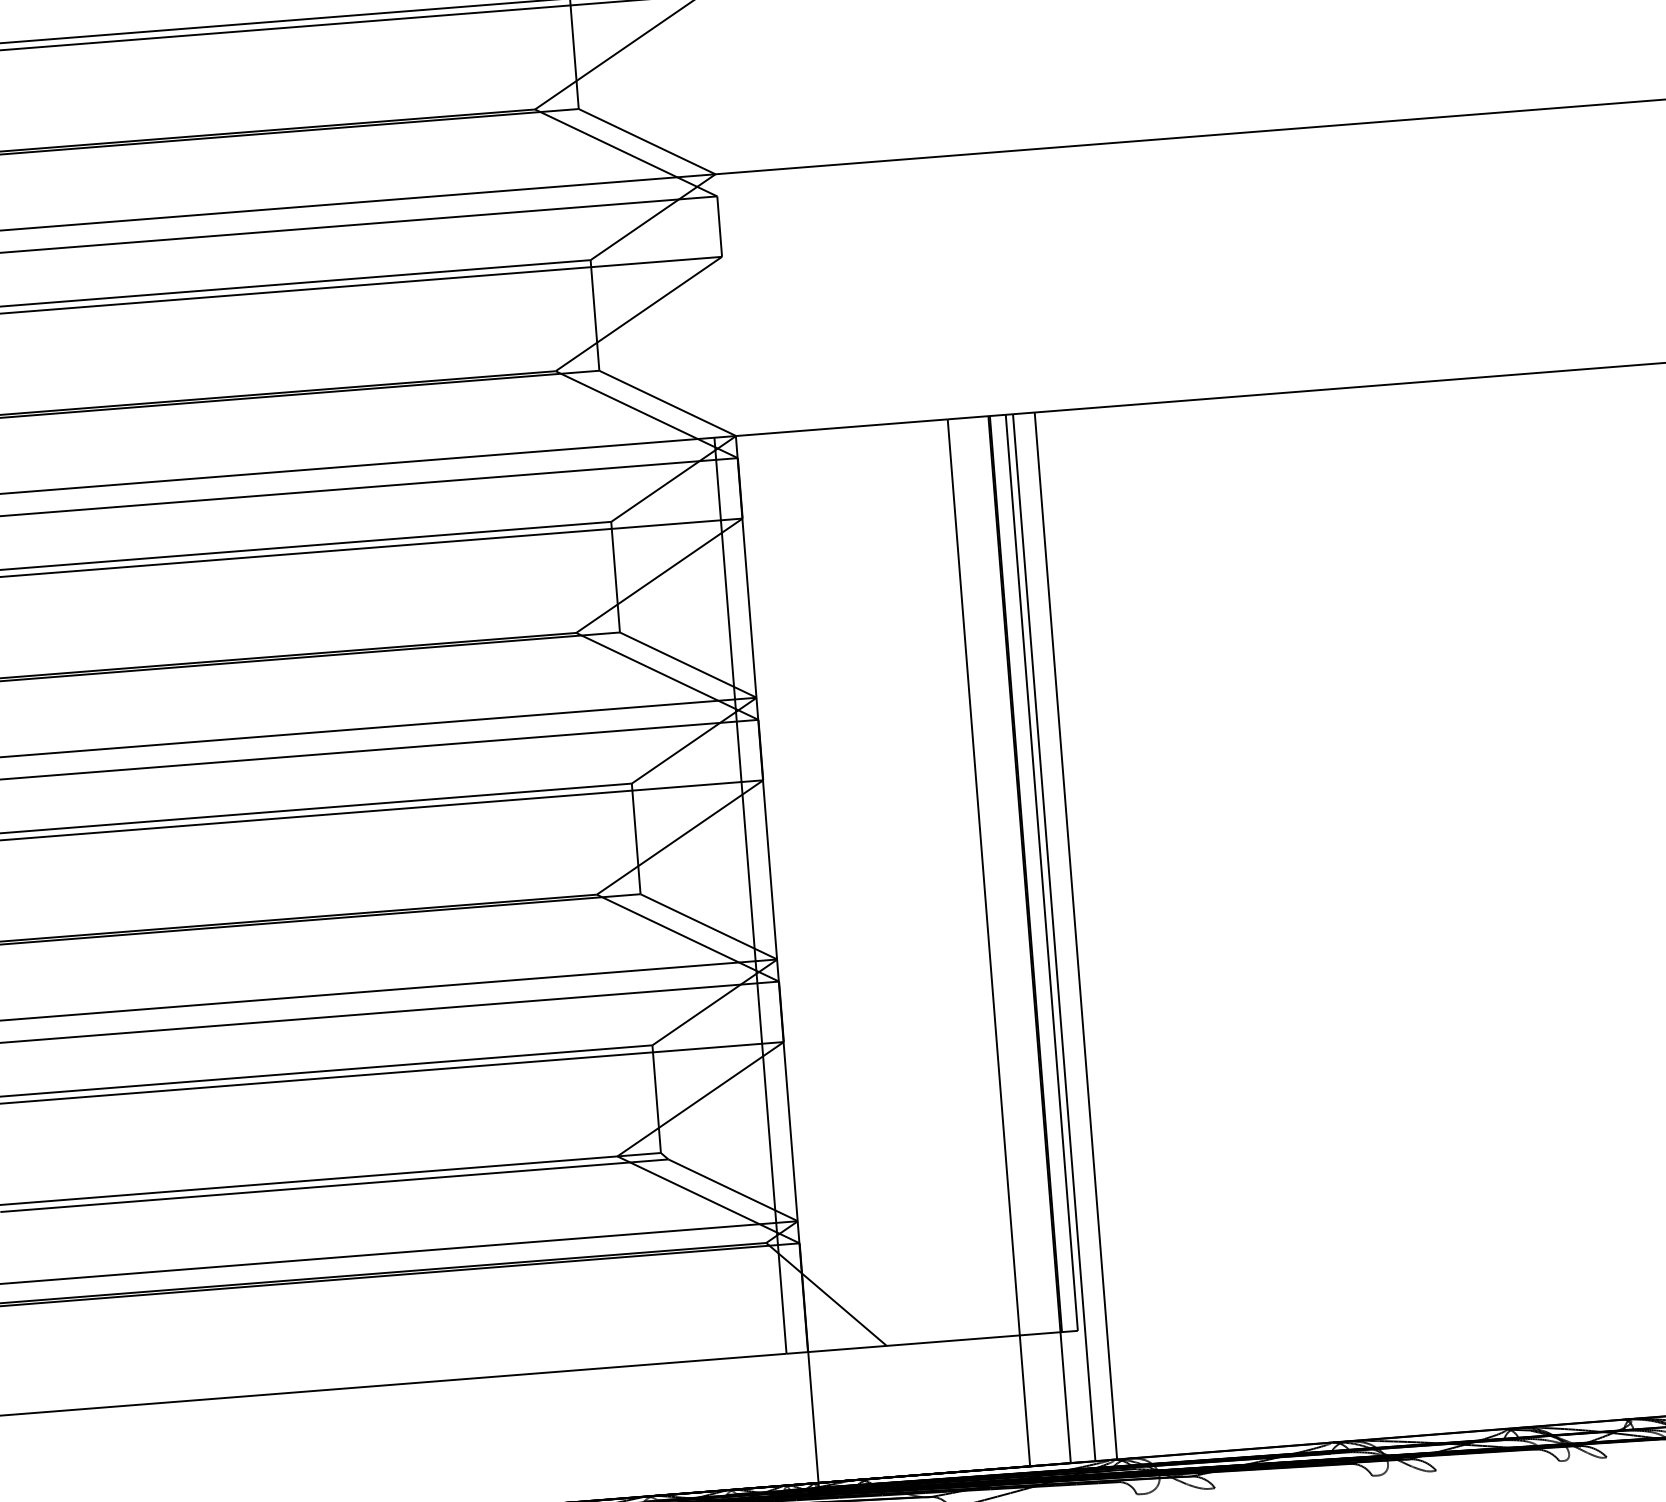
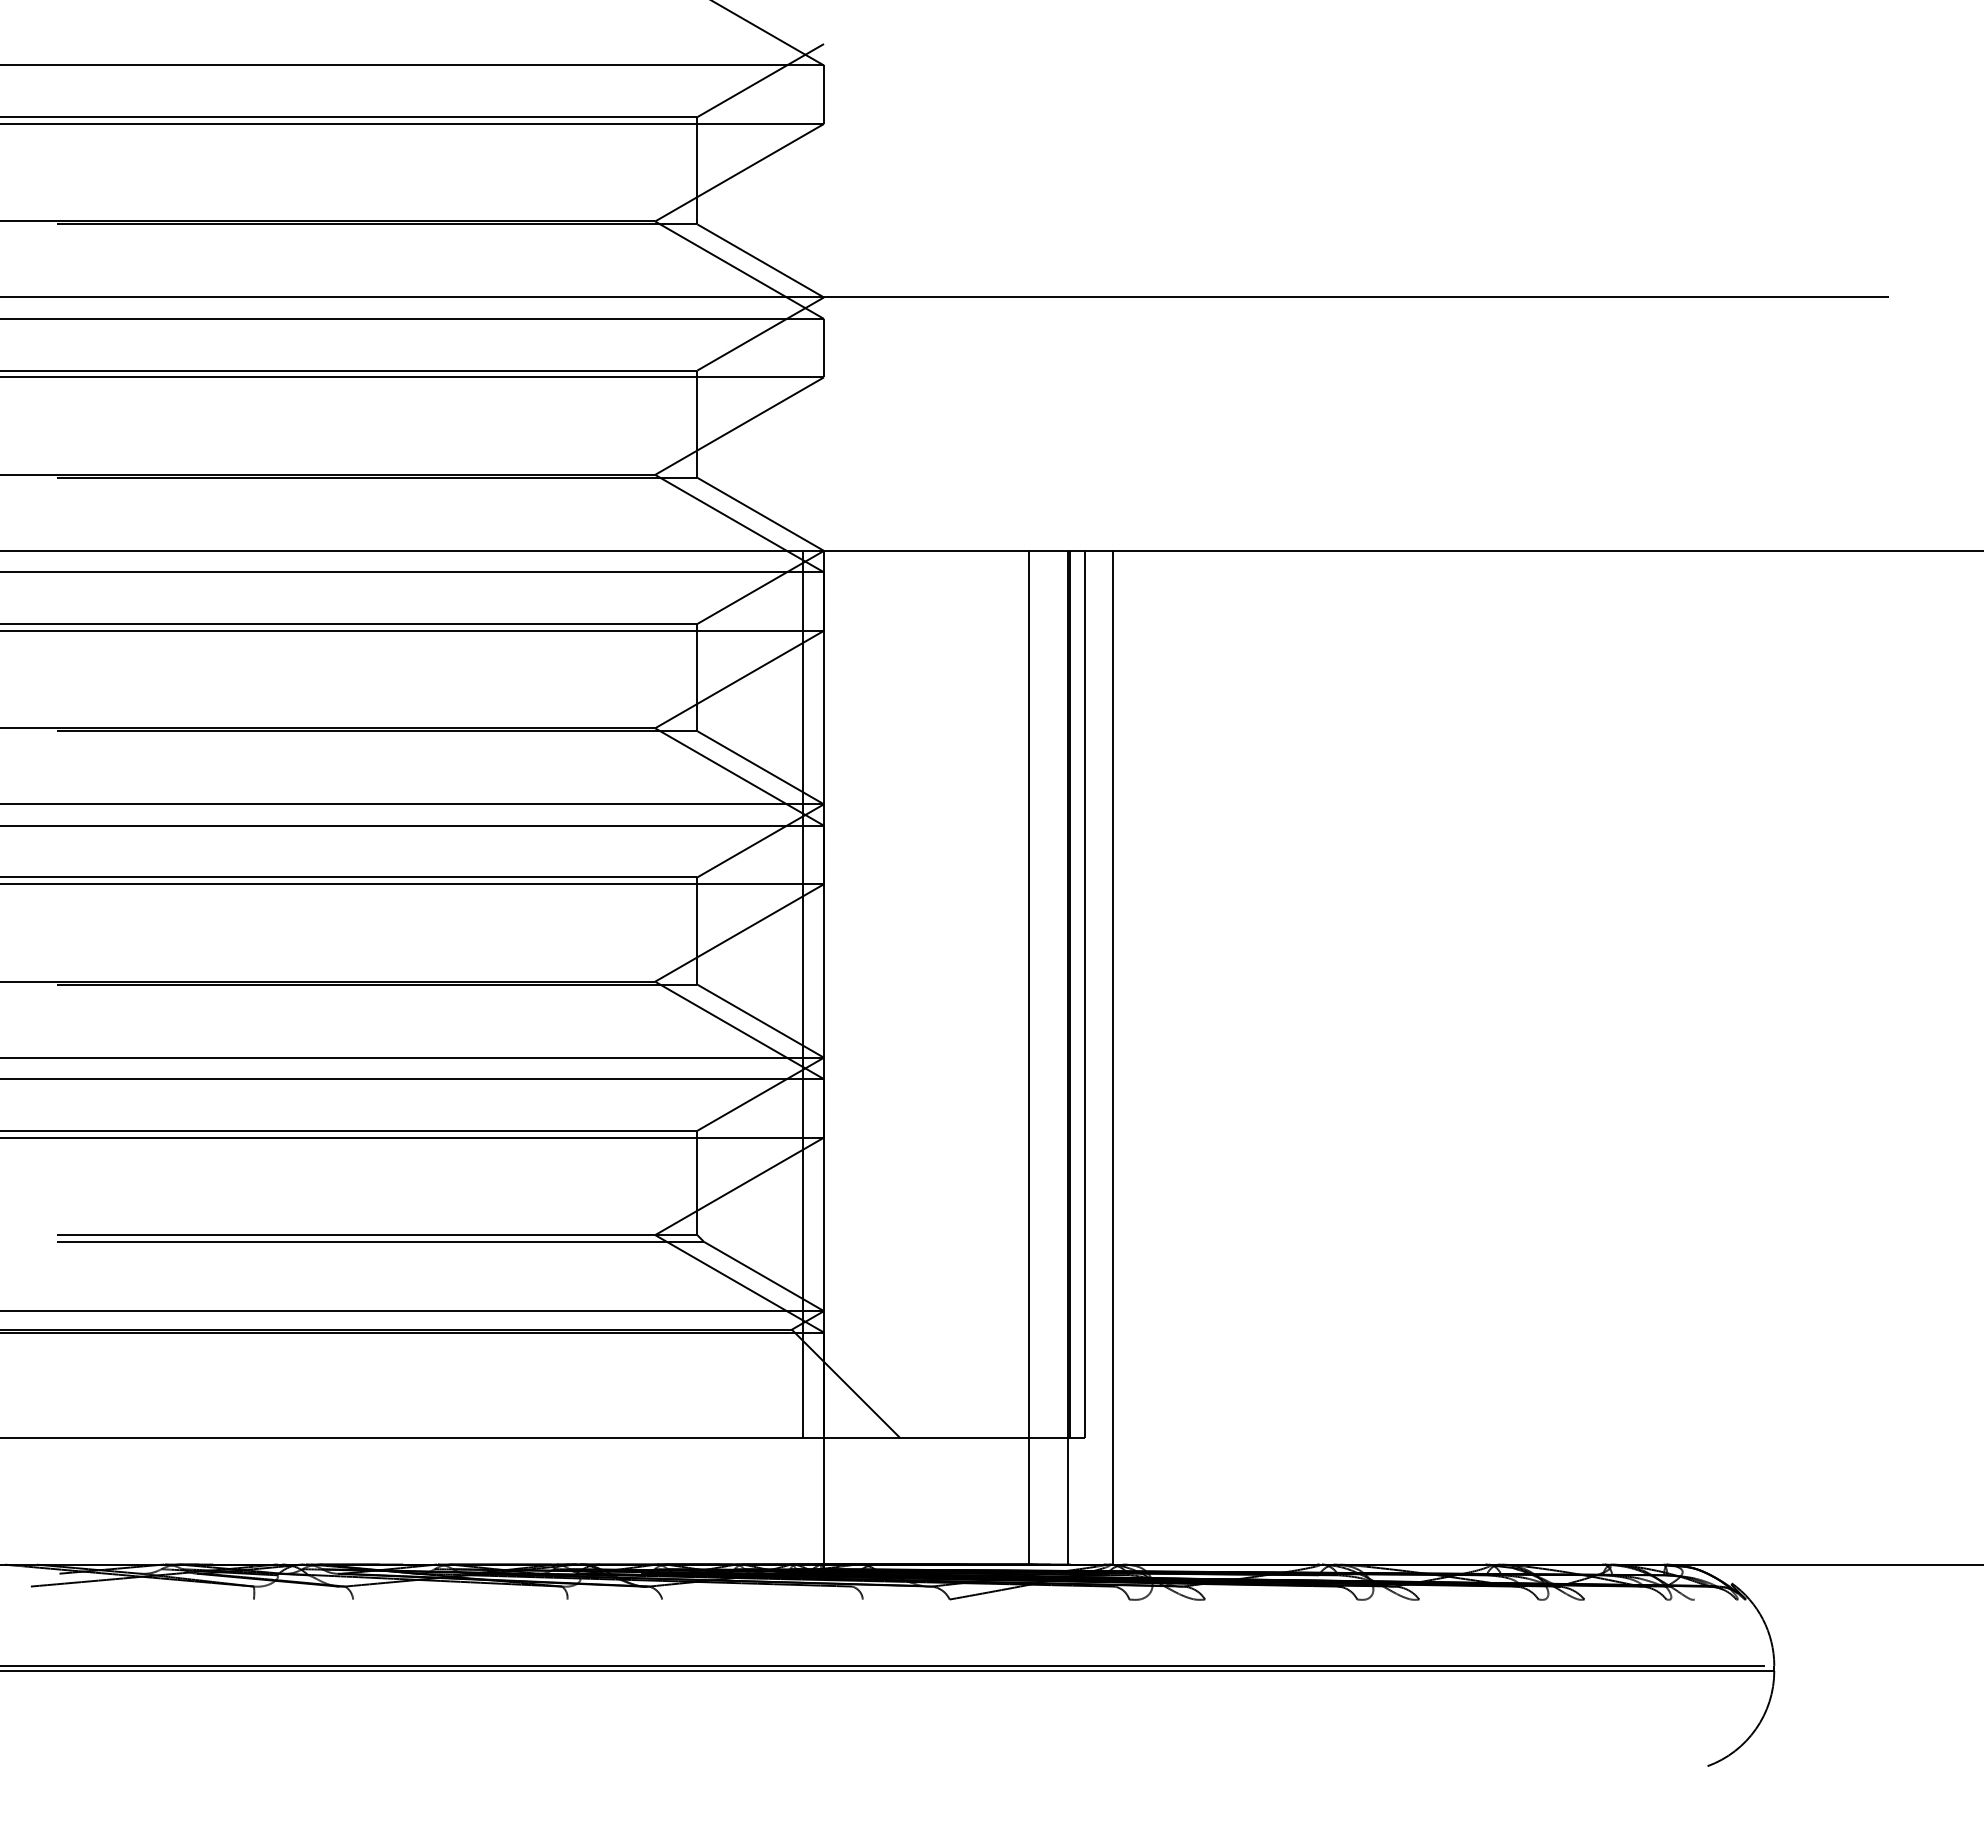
line: (1054, 937) -> (1092, 1057), removed

